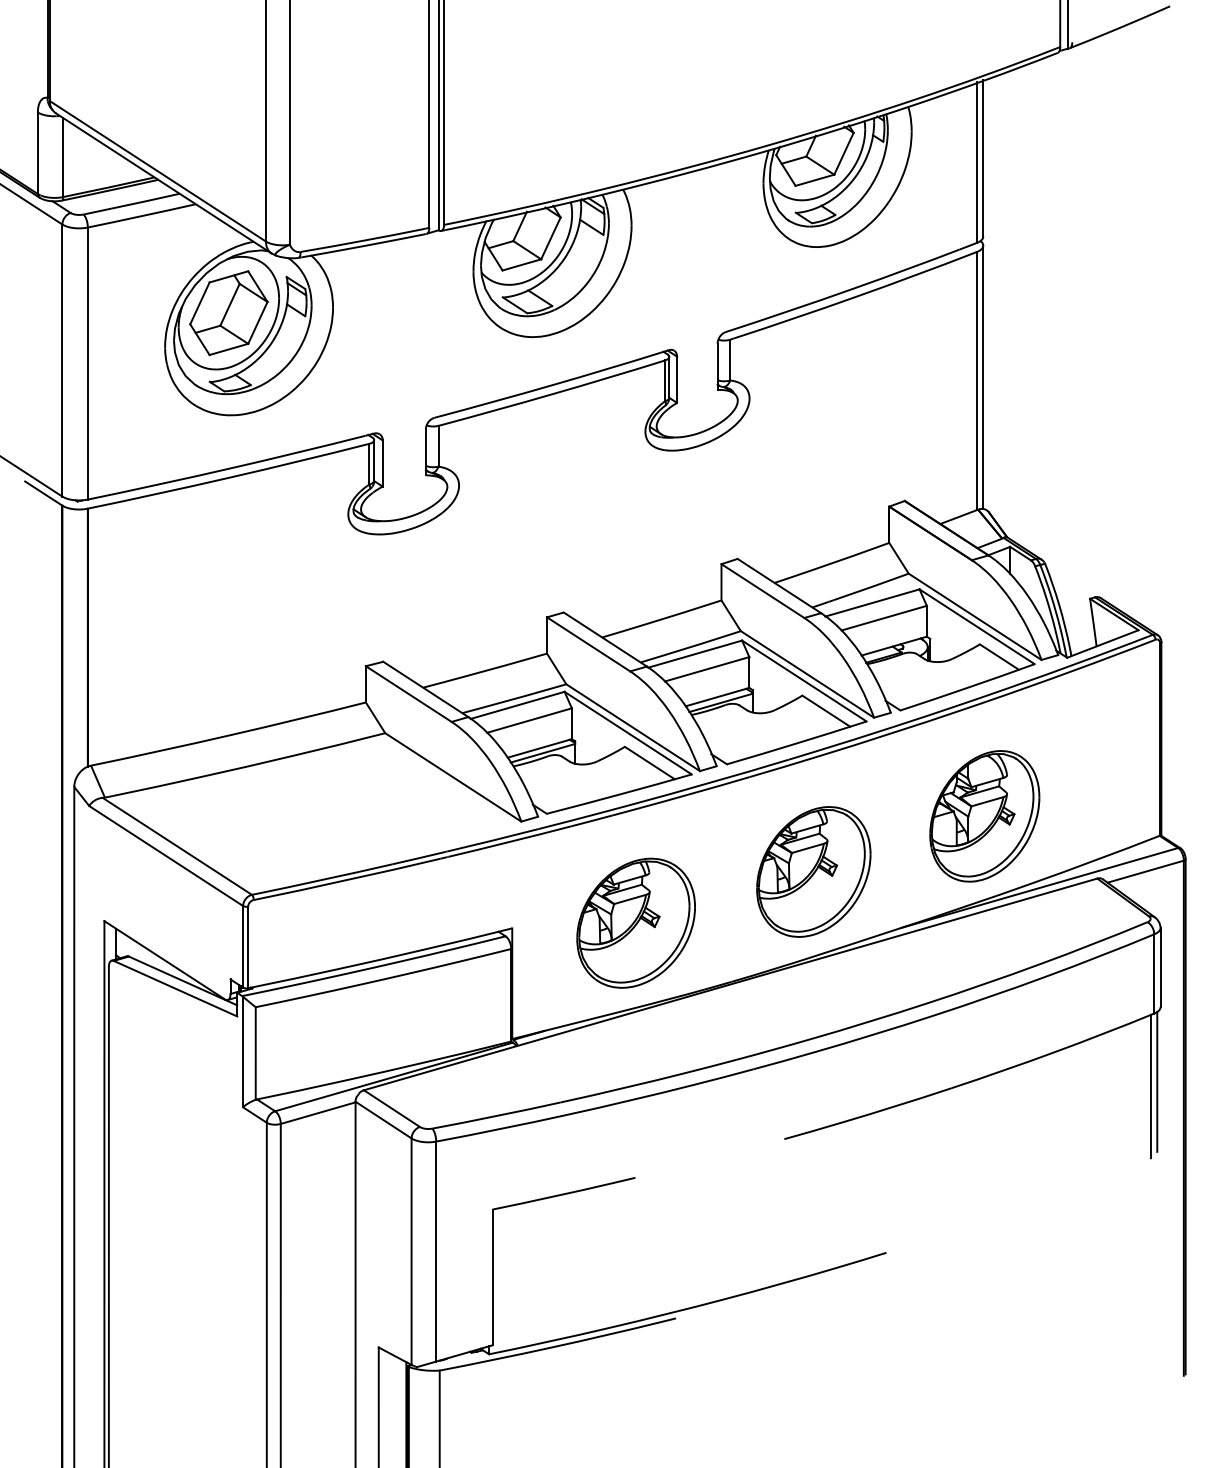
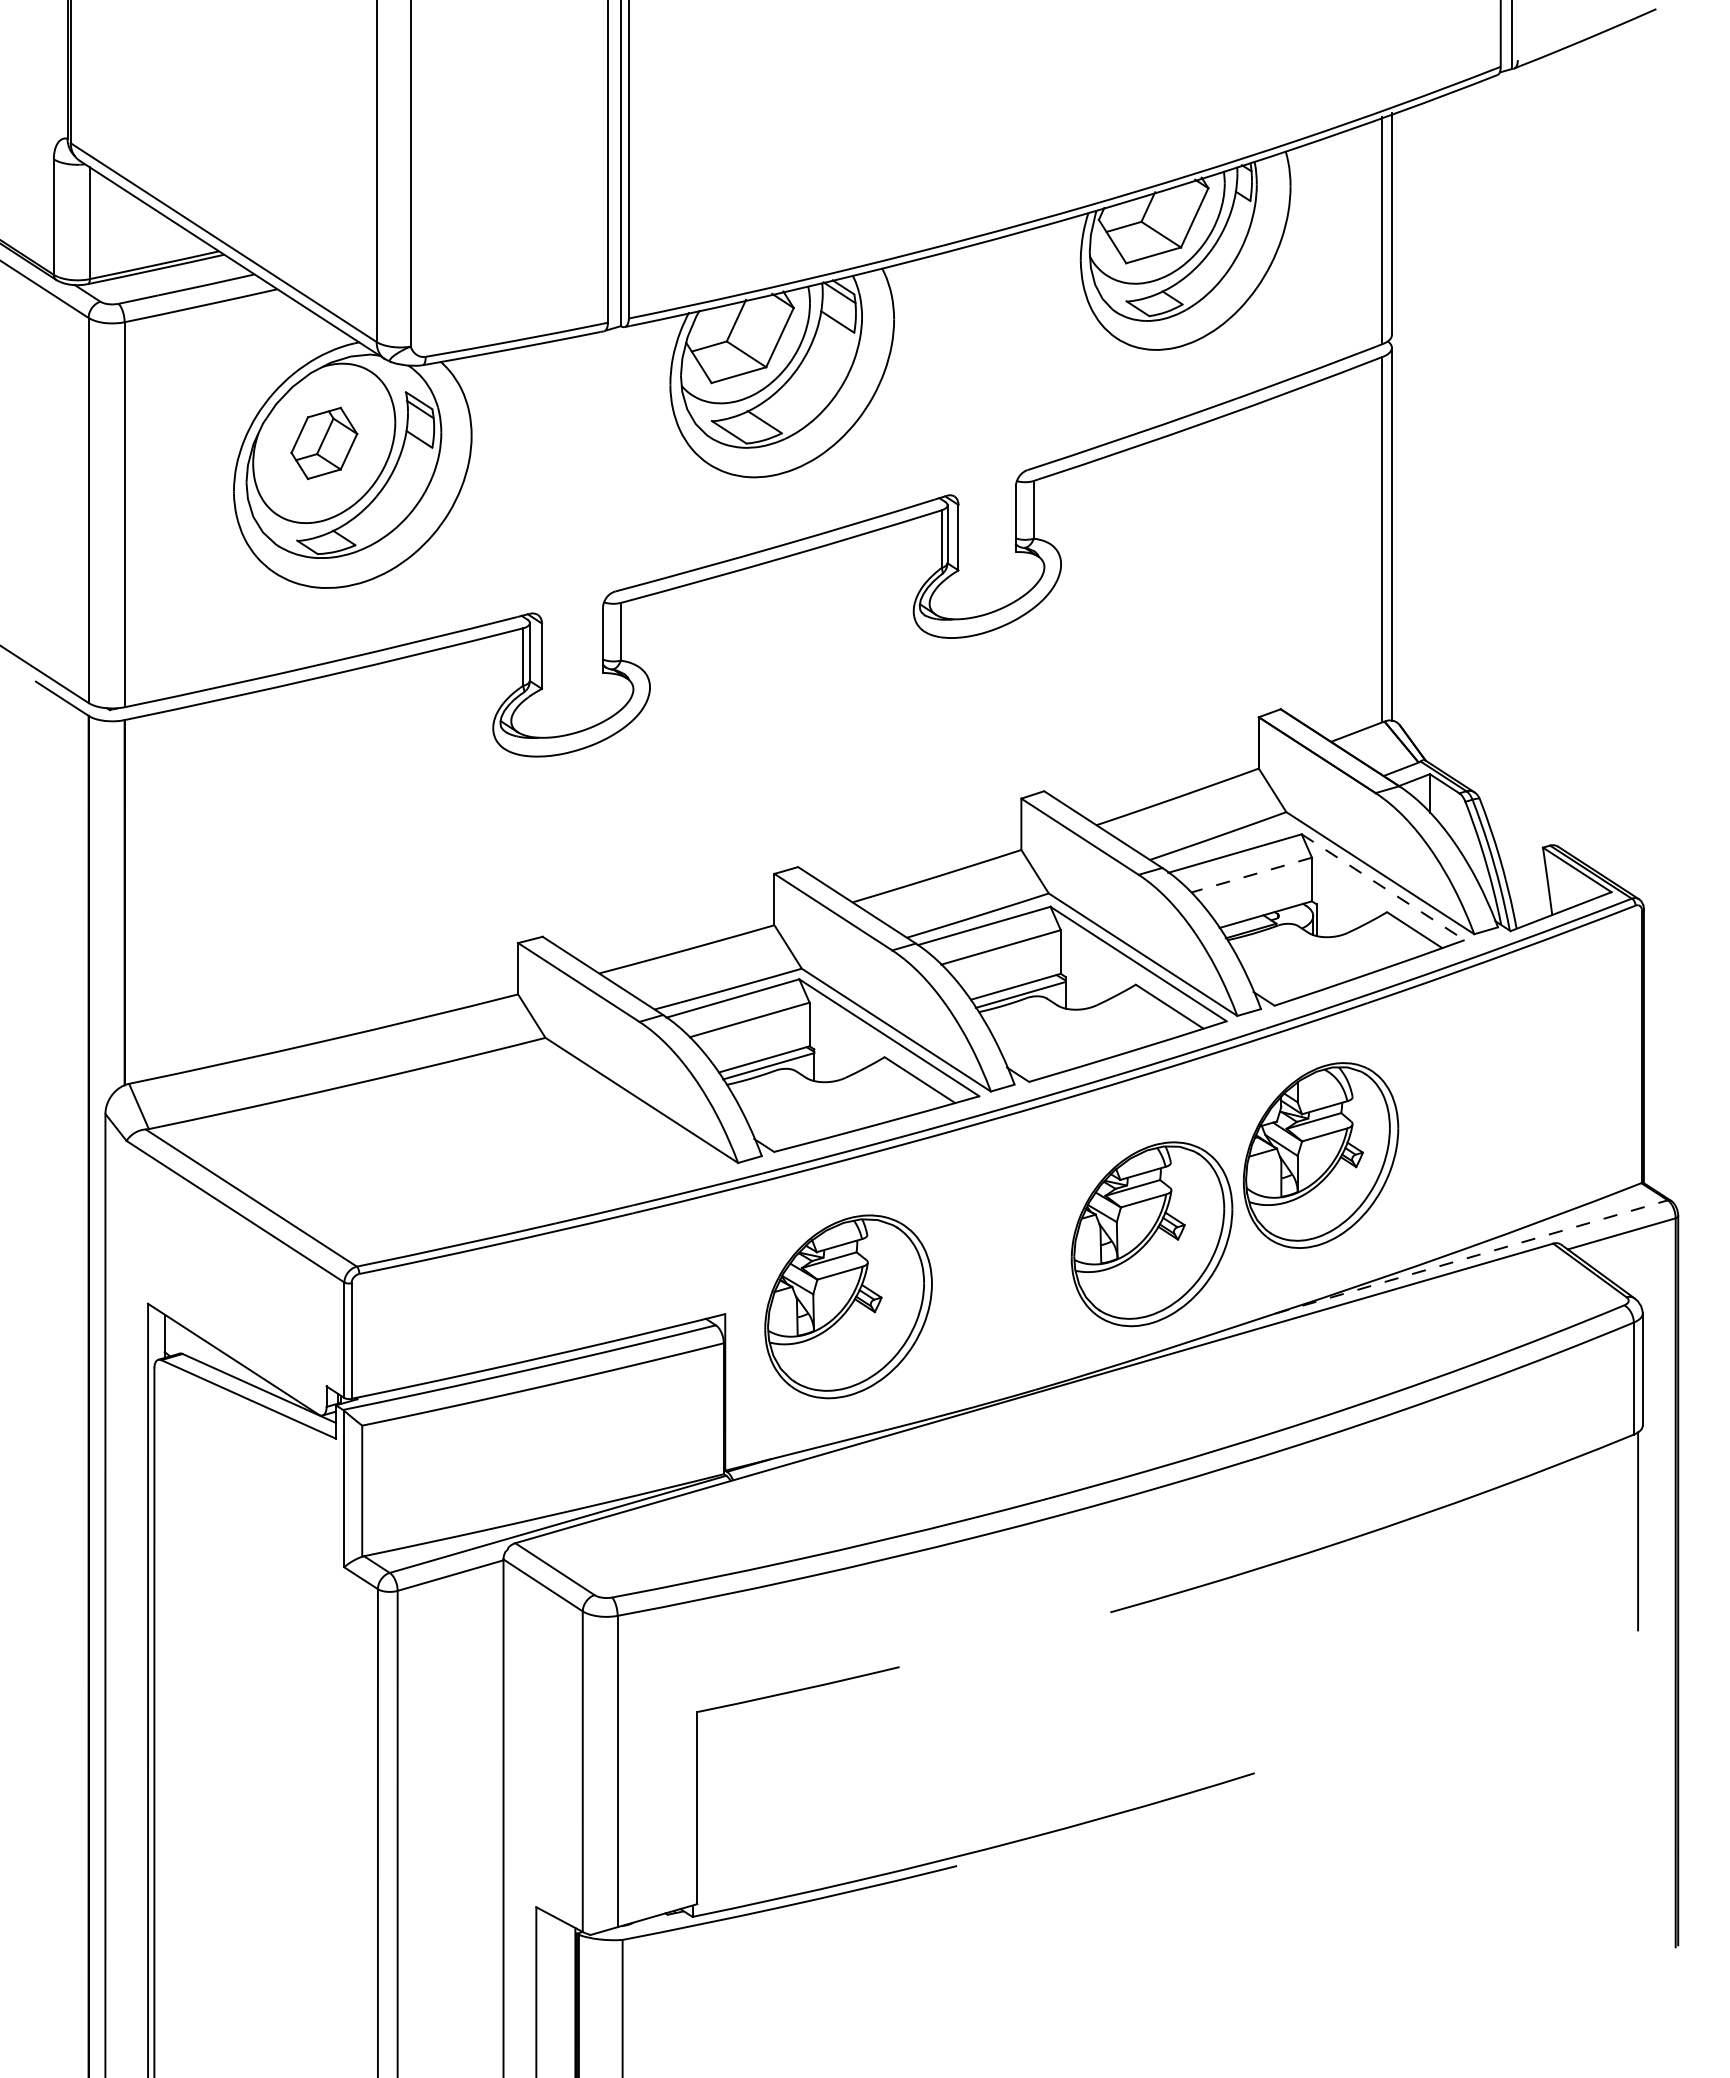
part: (229, 313) -> (324, 443), size x0.6
line: (884, 618) -> (1251, 875), solid -> dashed
line: (977, 626) -> (1383, 887), solid -> dashed
part: (984, 816) -> (1320, 1155), moved
line: (1040, 887) -> (1472, 1256), solid -> dashed
part: (636, 923) -> (848, 1306), moved
line: (1151, 1086) -> (1629, 1537), removed

